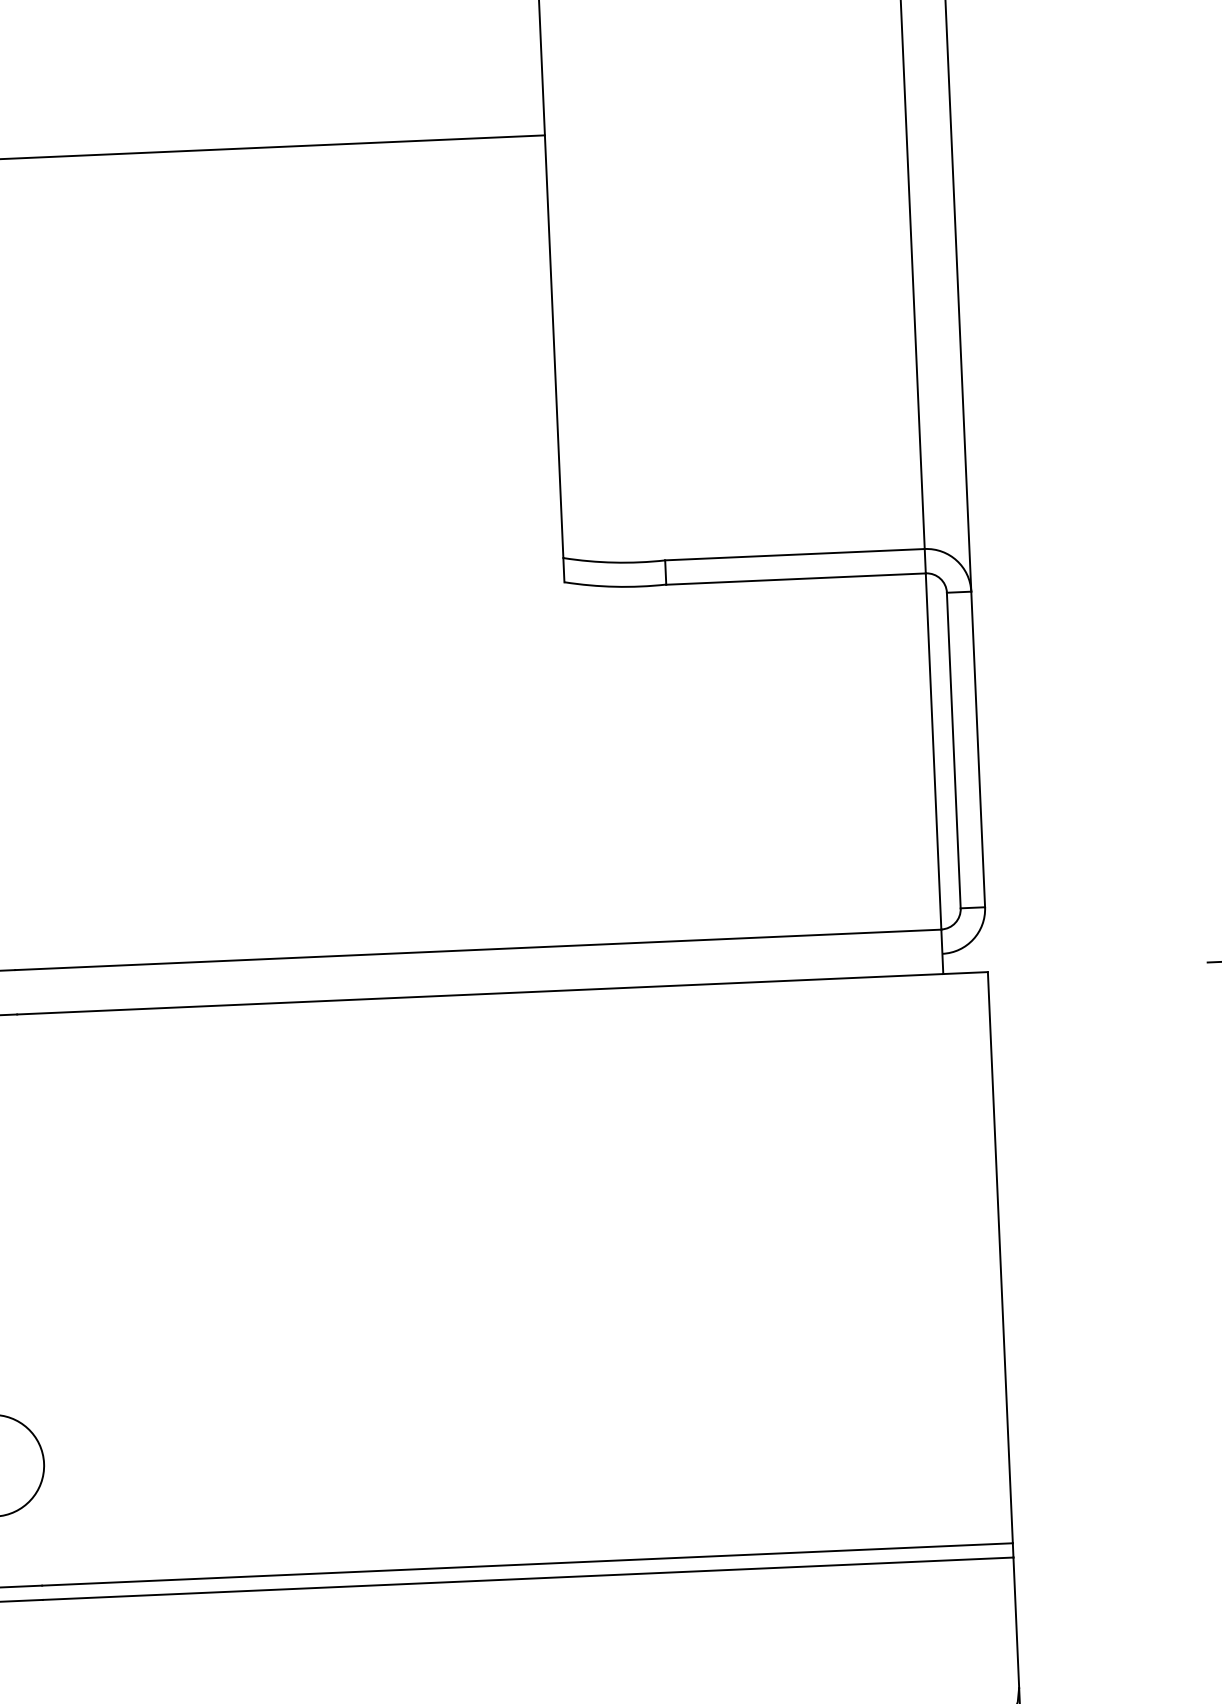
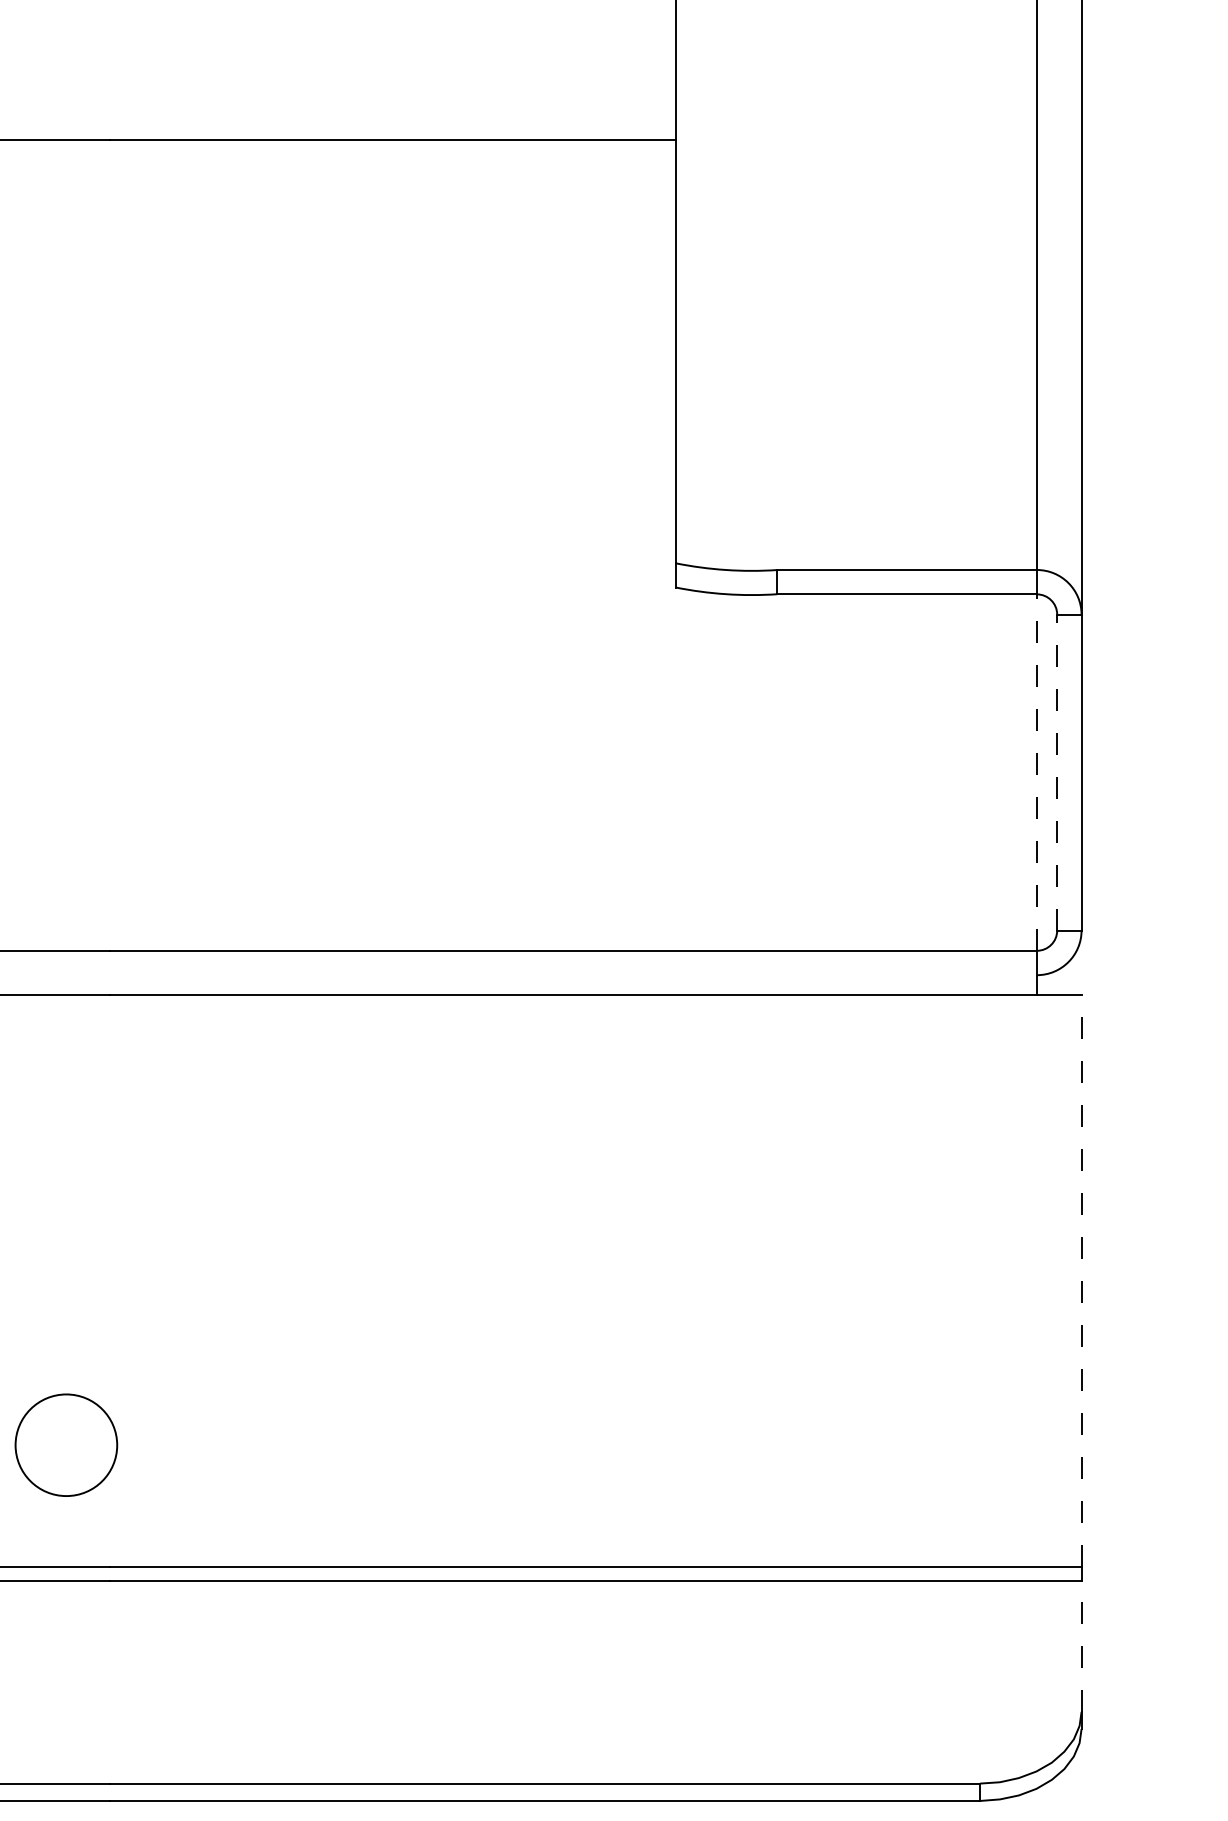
line: (954, 750) -> (1057, 772), solid -> dashed
line: (933, 751) -> (1036, 772), solid -> dashed
line: (1000, 1257) -> (1081, 1281), solid -> dashed
line: (1016, 1622) -> (1081, 1646), solid -> dashed

